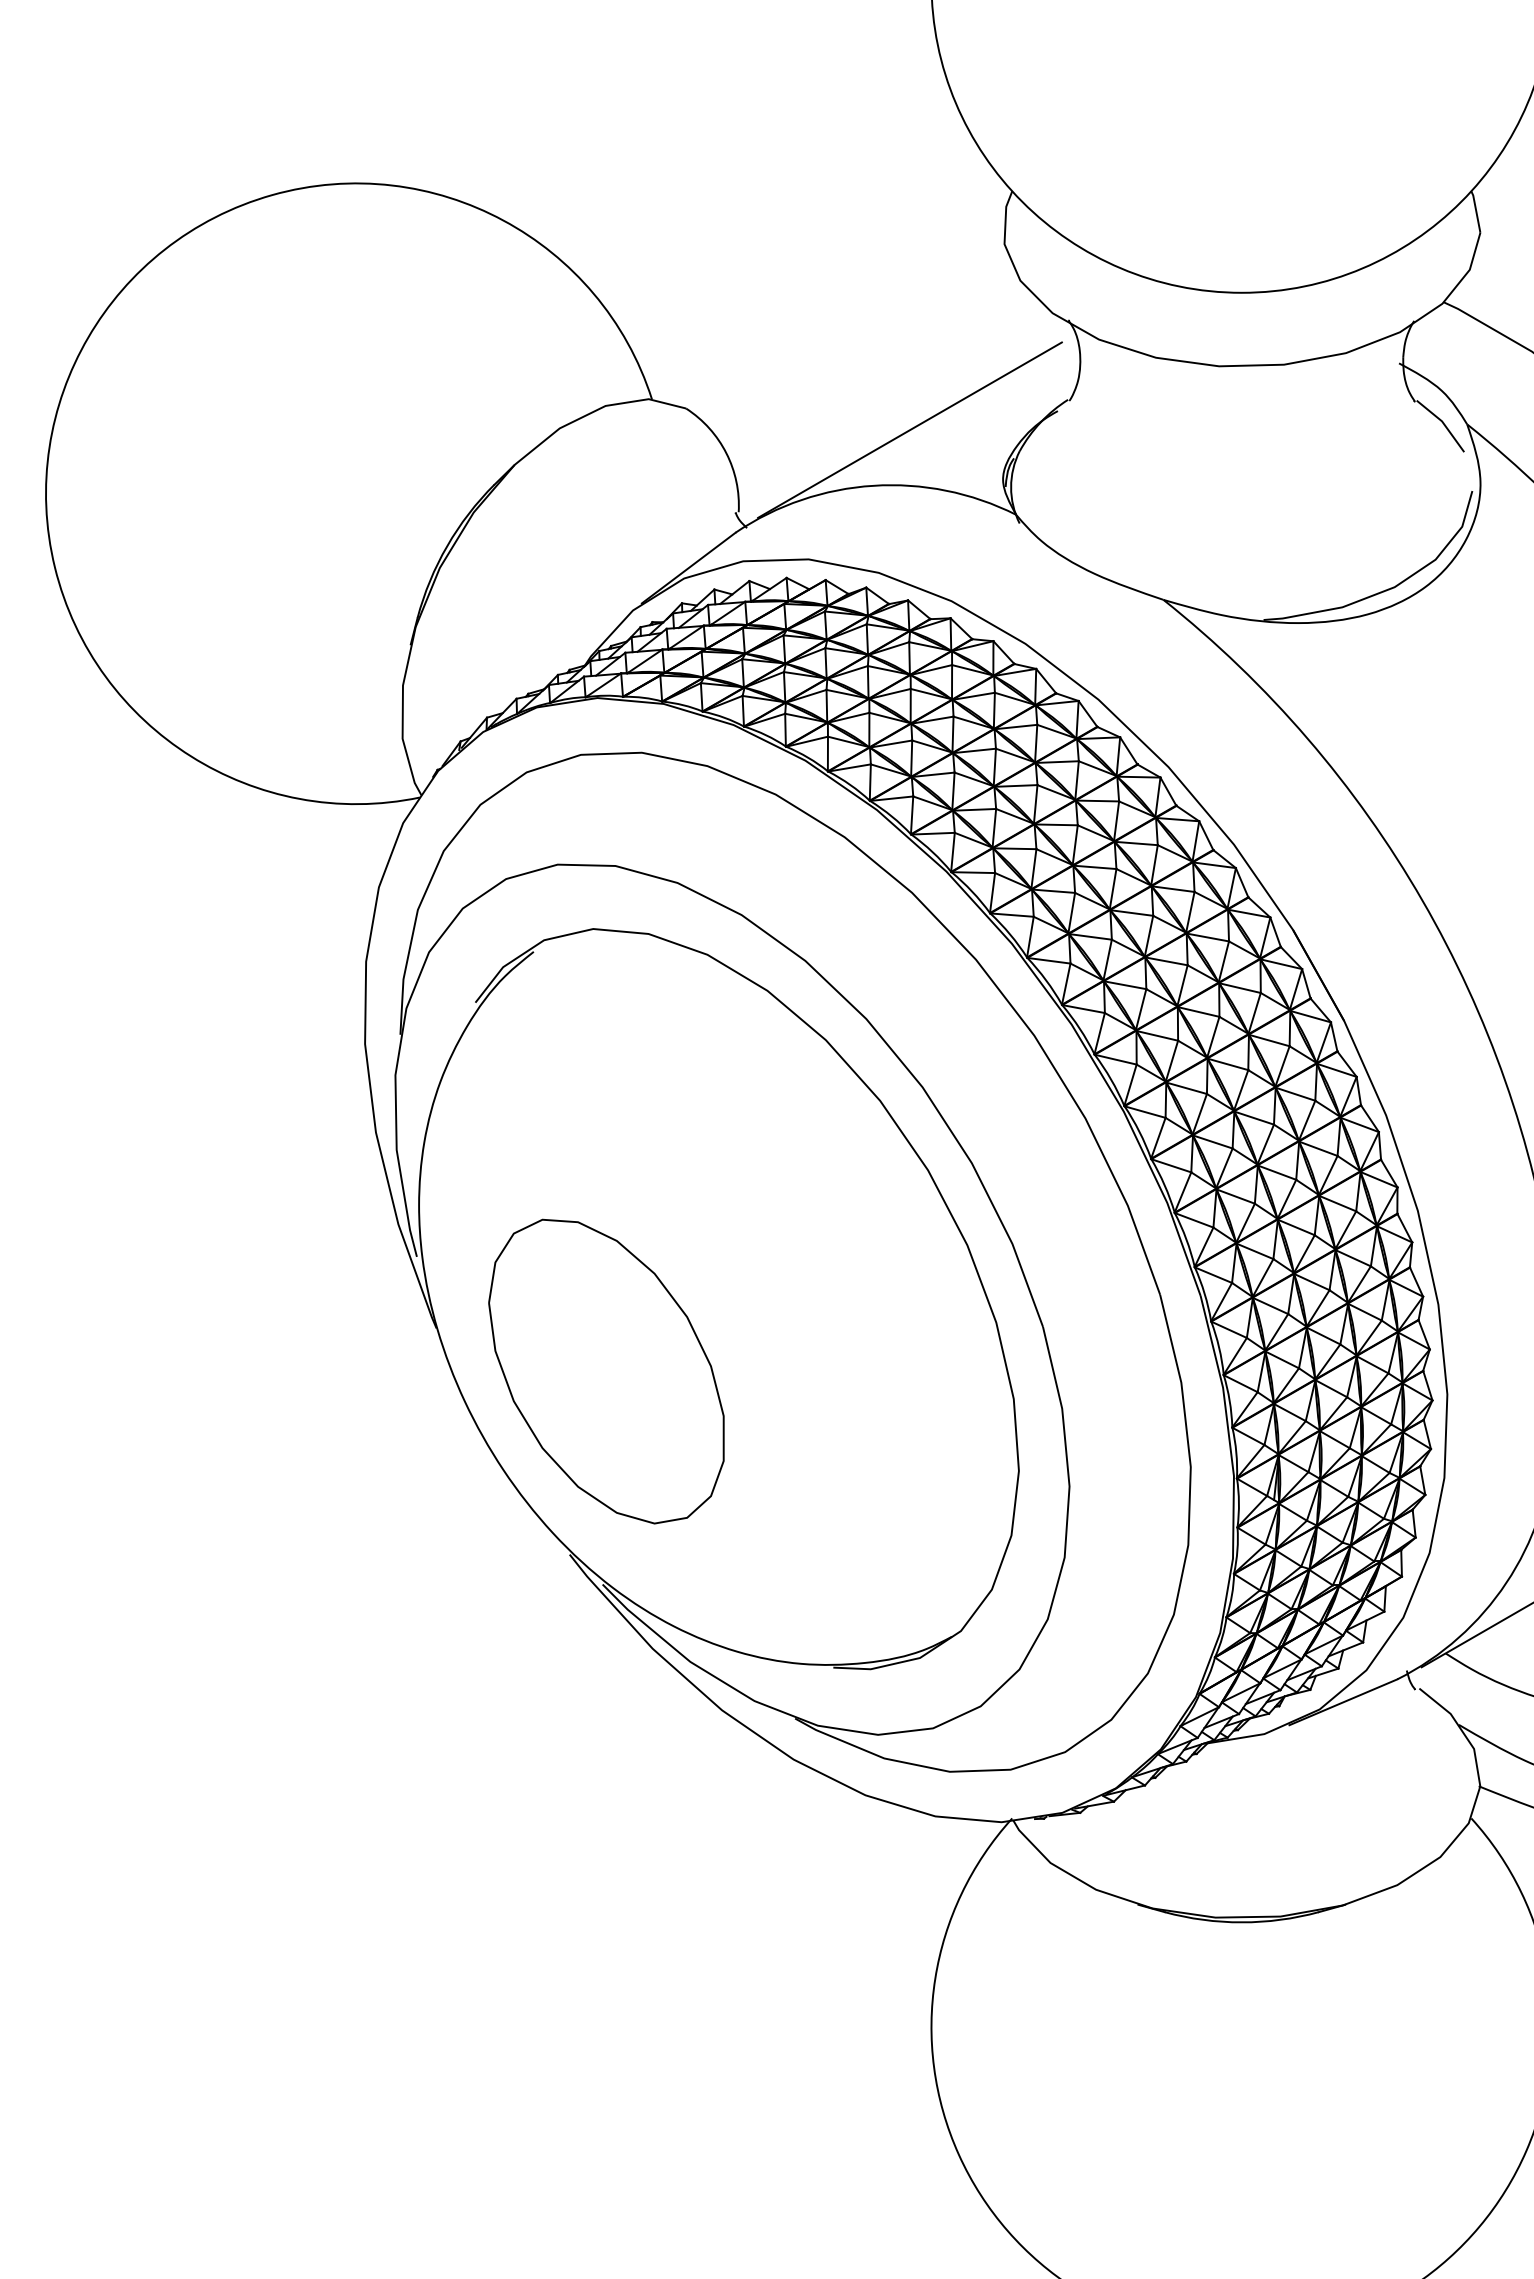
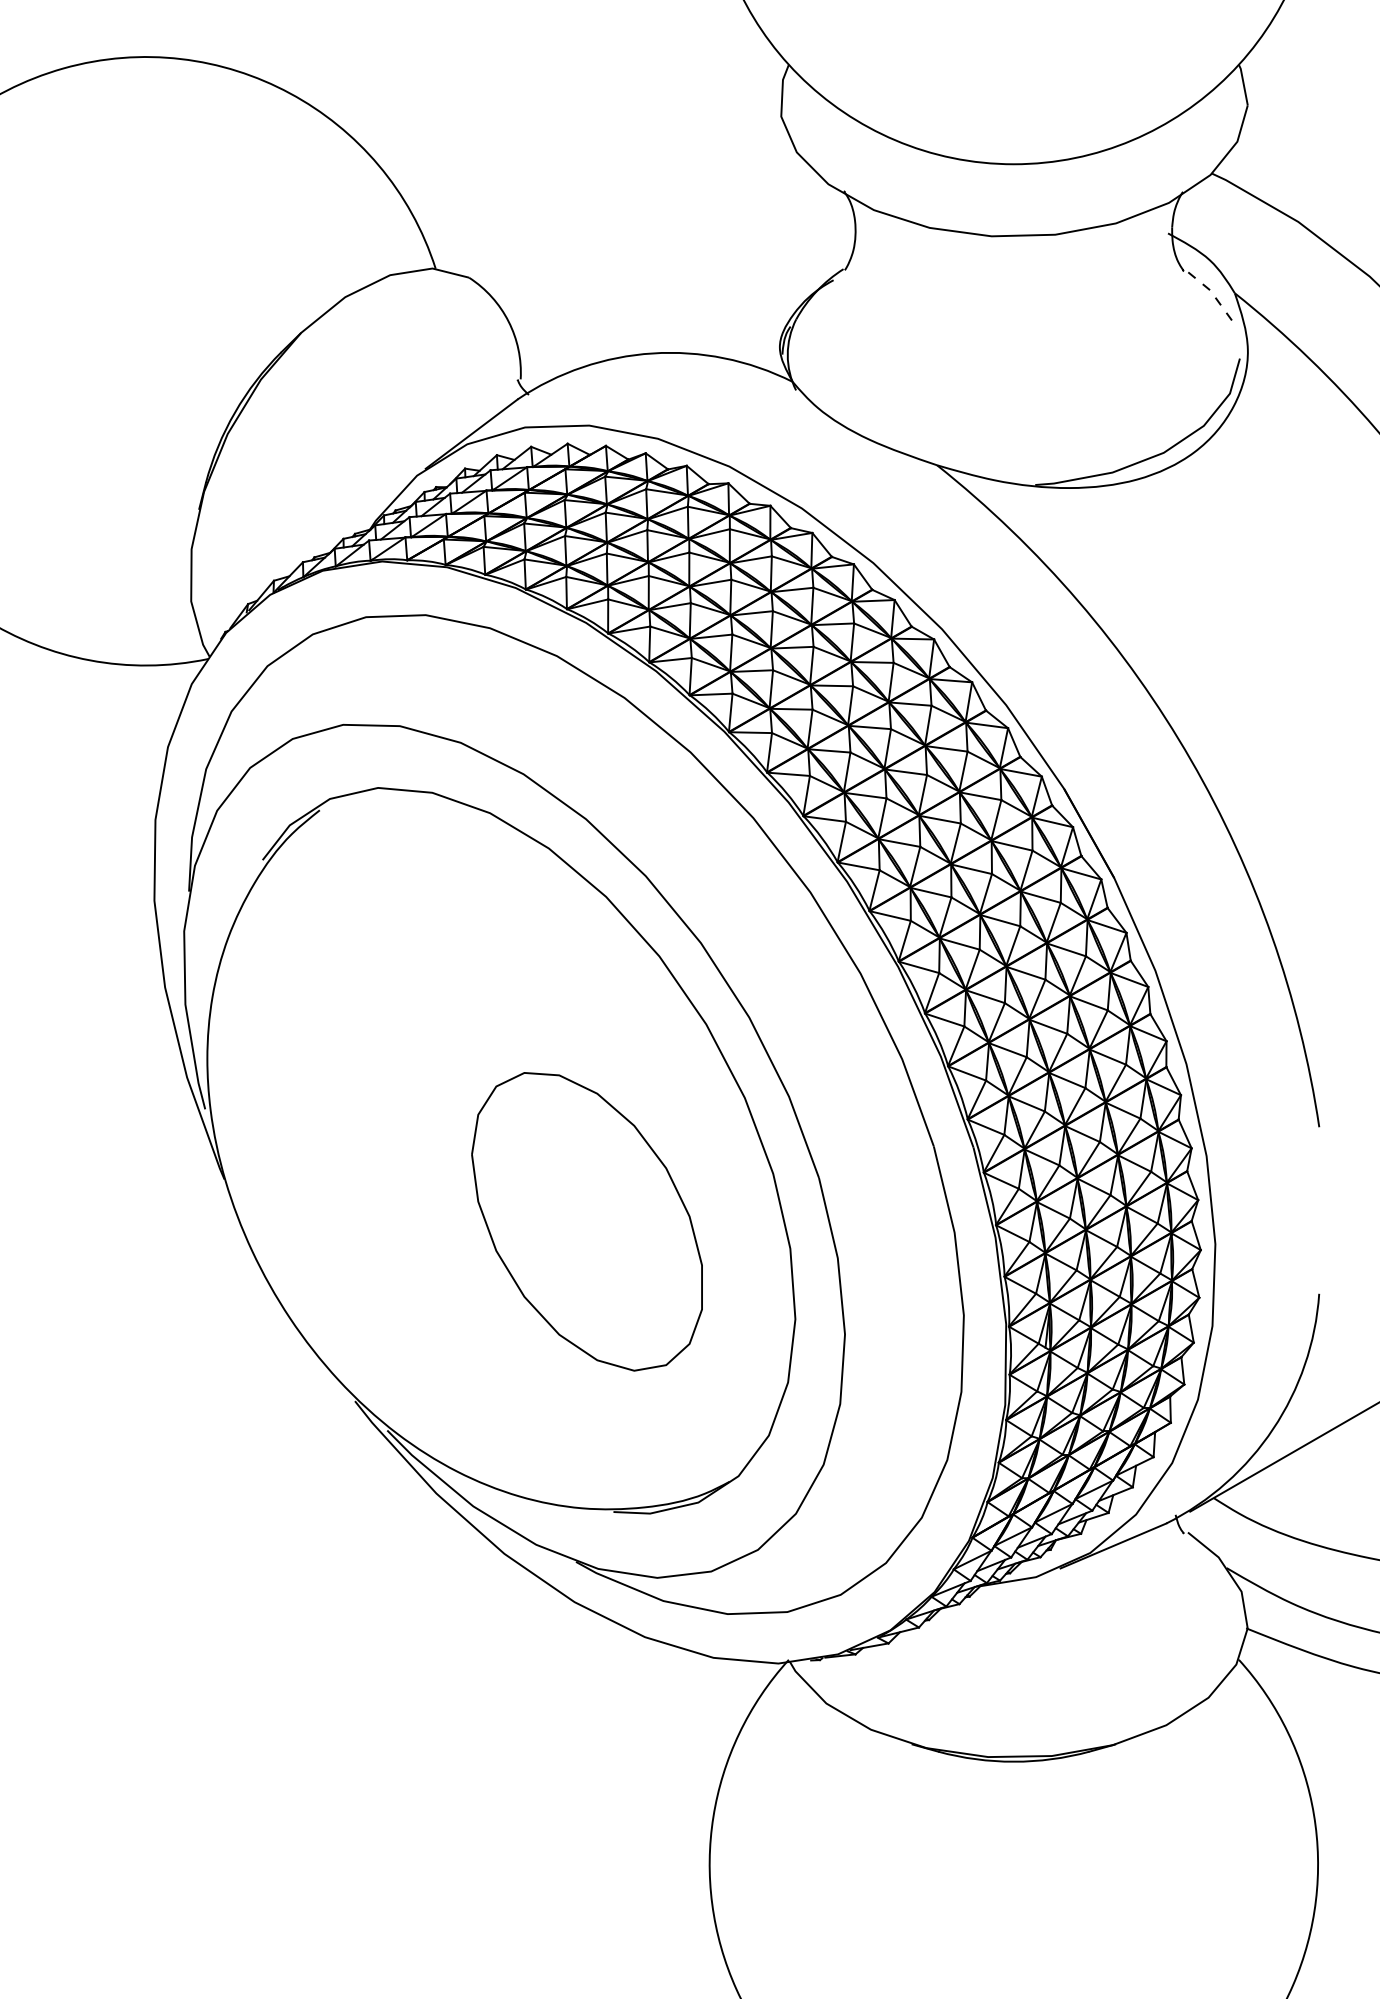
line: (1443, 422) -> (1211, 291), solid -> dashed
line: (909, 429) -> (688, 298), removed
part: (606, 1371) -> (587, 1221), moved

